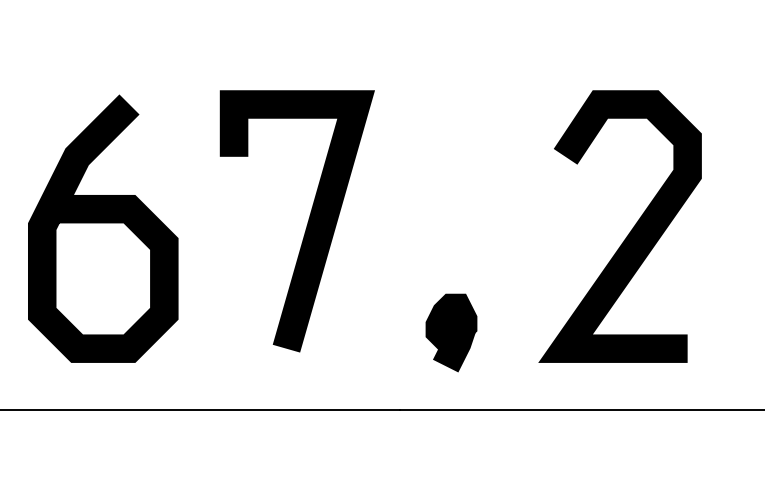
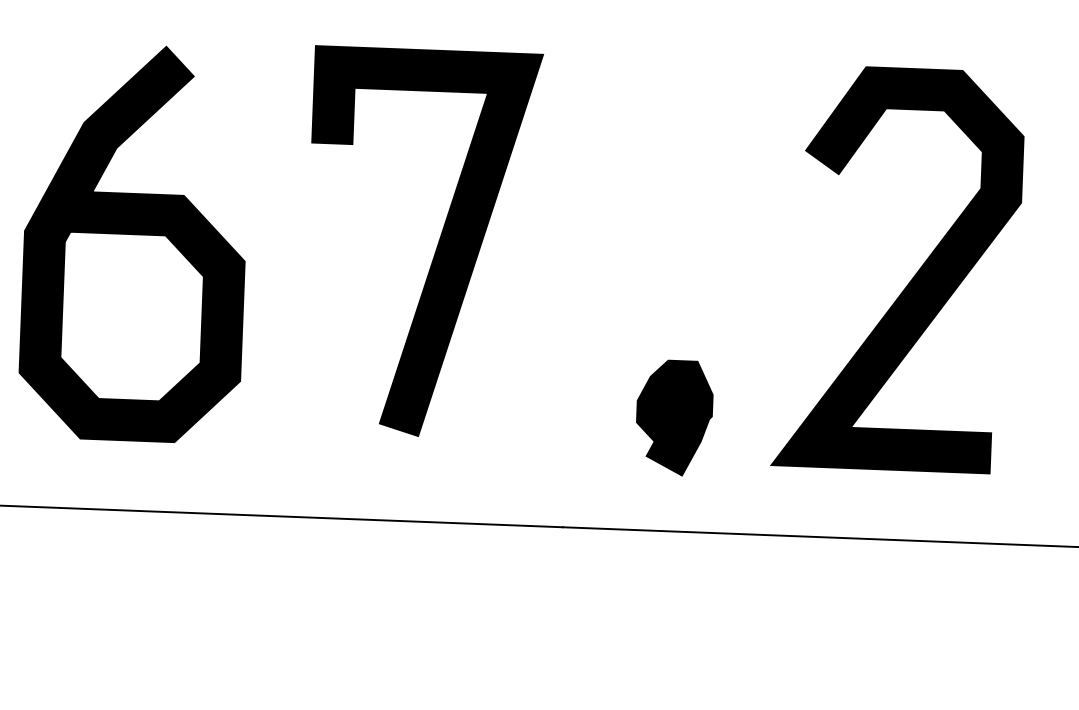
part: (451, 332) -> (674, 417), moved

